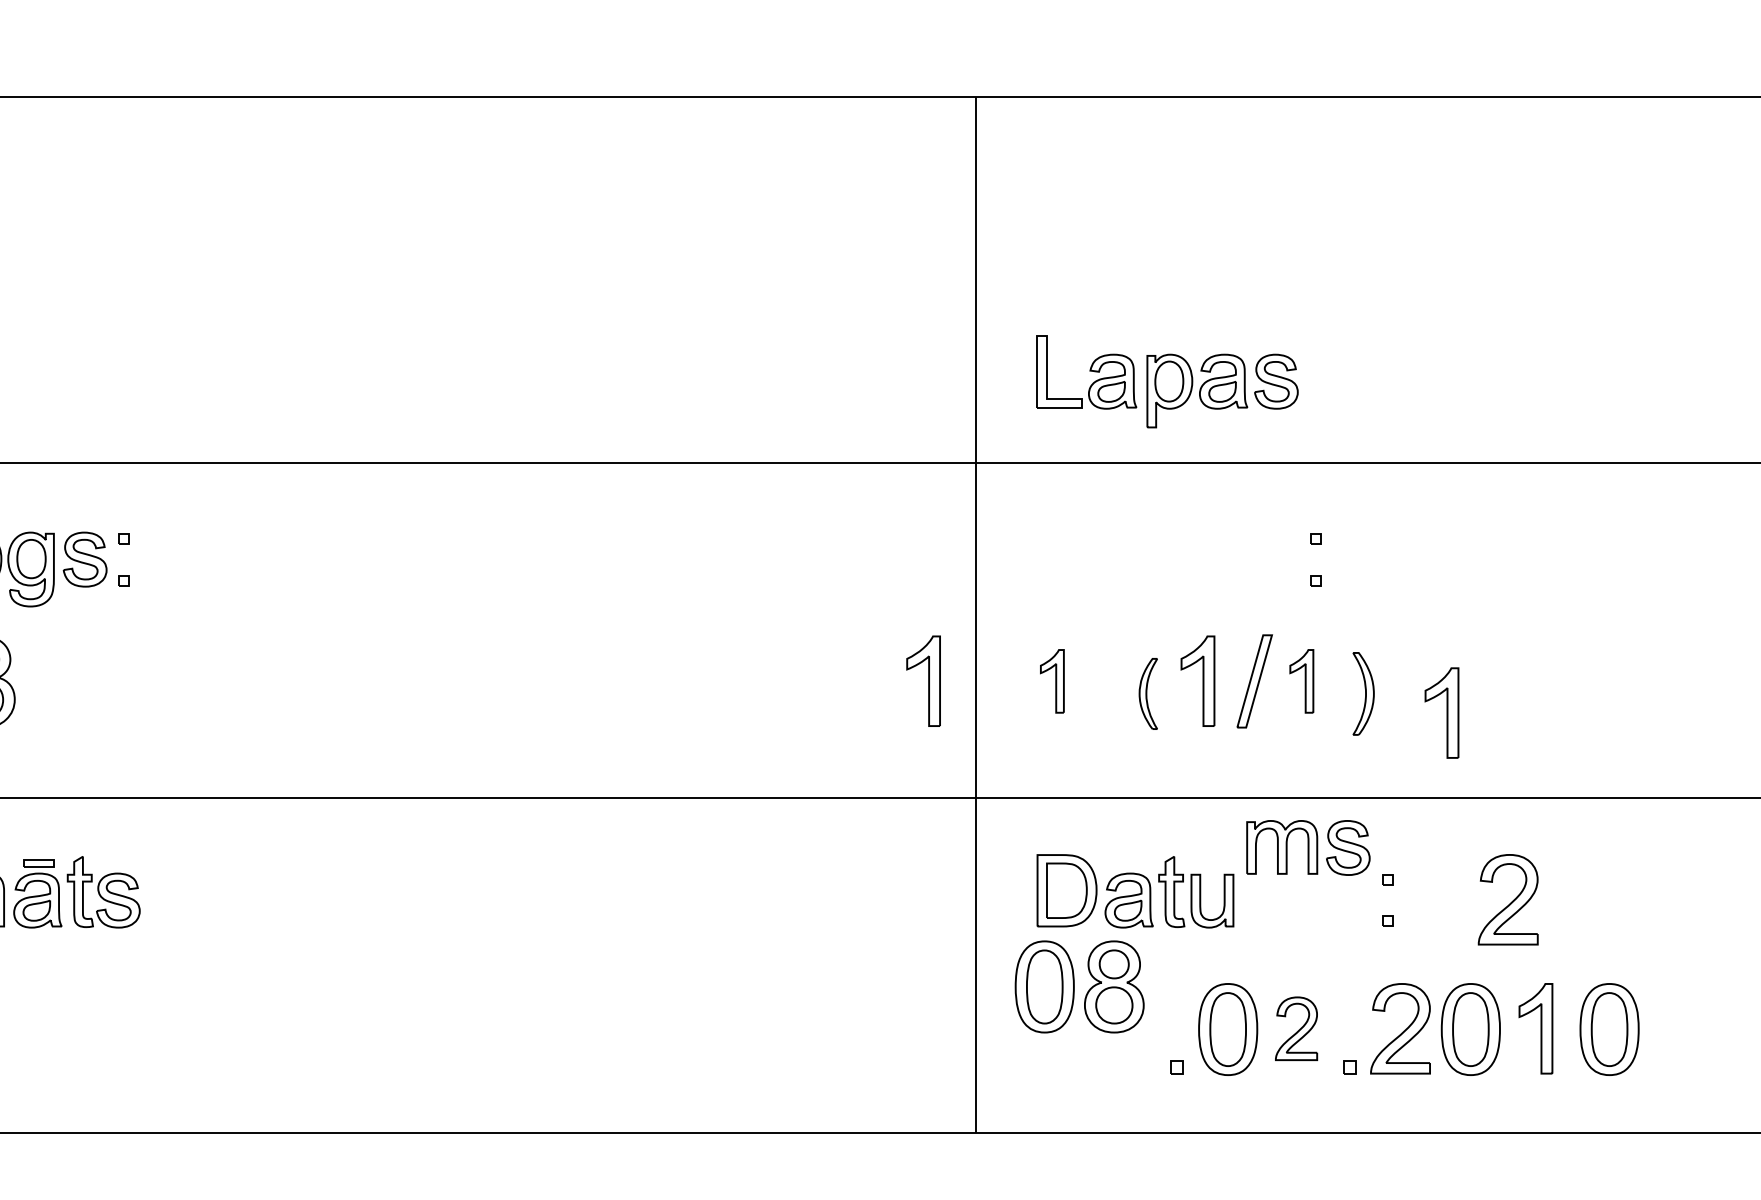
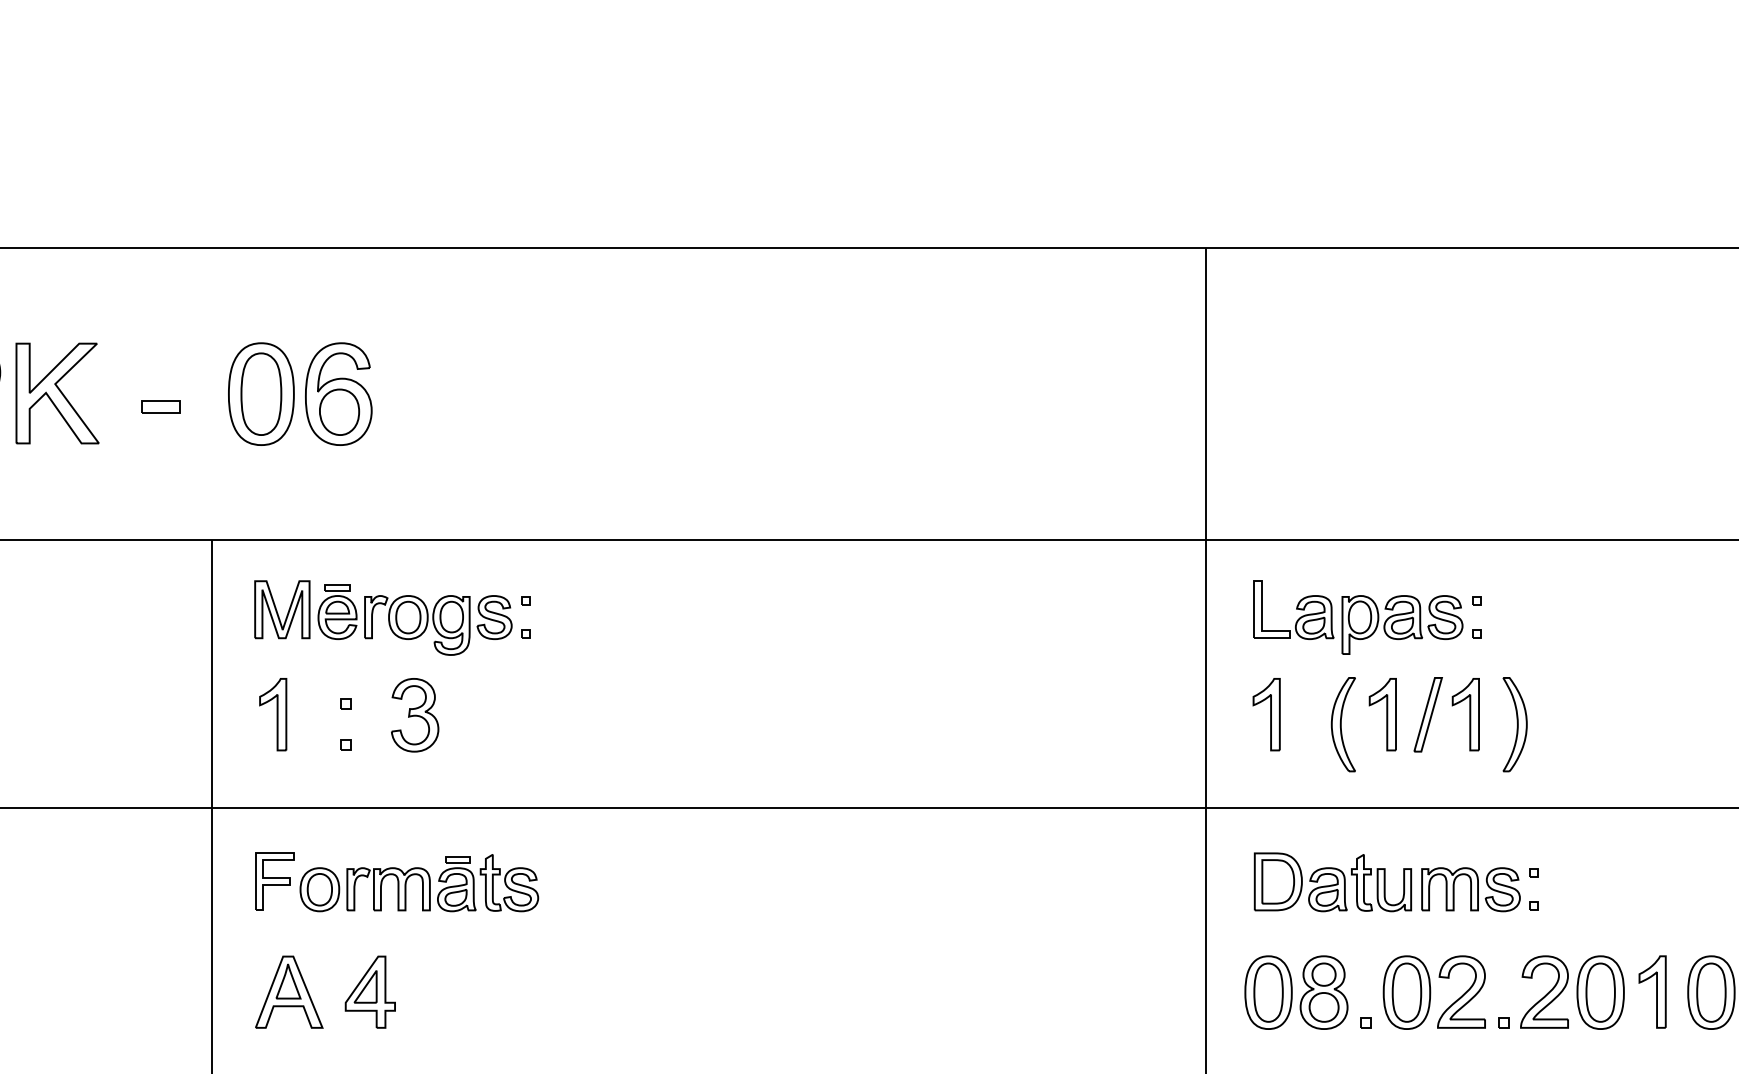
part: (1167, 381) -> (1358, 617), moved
part: (923, 681) -> (1163, 714), removed
part: (1052, 681) -> (1266, 714), size x1.43
part: (1301, 681) -> (1465, 714), size x1.43
part: (1147, 693) -> (1342, 724), size x1.67
part: (1362, 693) -> (1514, 724), size x1.43
part: (1441, 712) -> (1577, 739), removed
part: (1307, 847) -> (1470, 889), moved
part: (1508, 899) -> (1630, 888), removed
part: (1079, 986) -> (1296, 992), moved
part: (1296, 1028) -> (1461, 991), size x1.43

